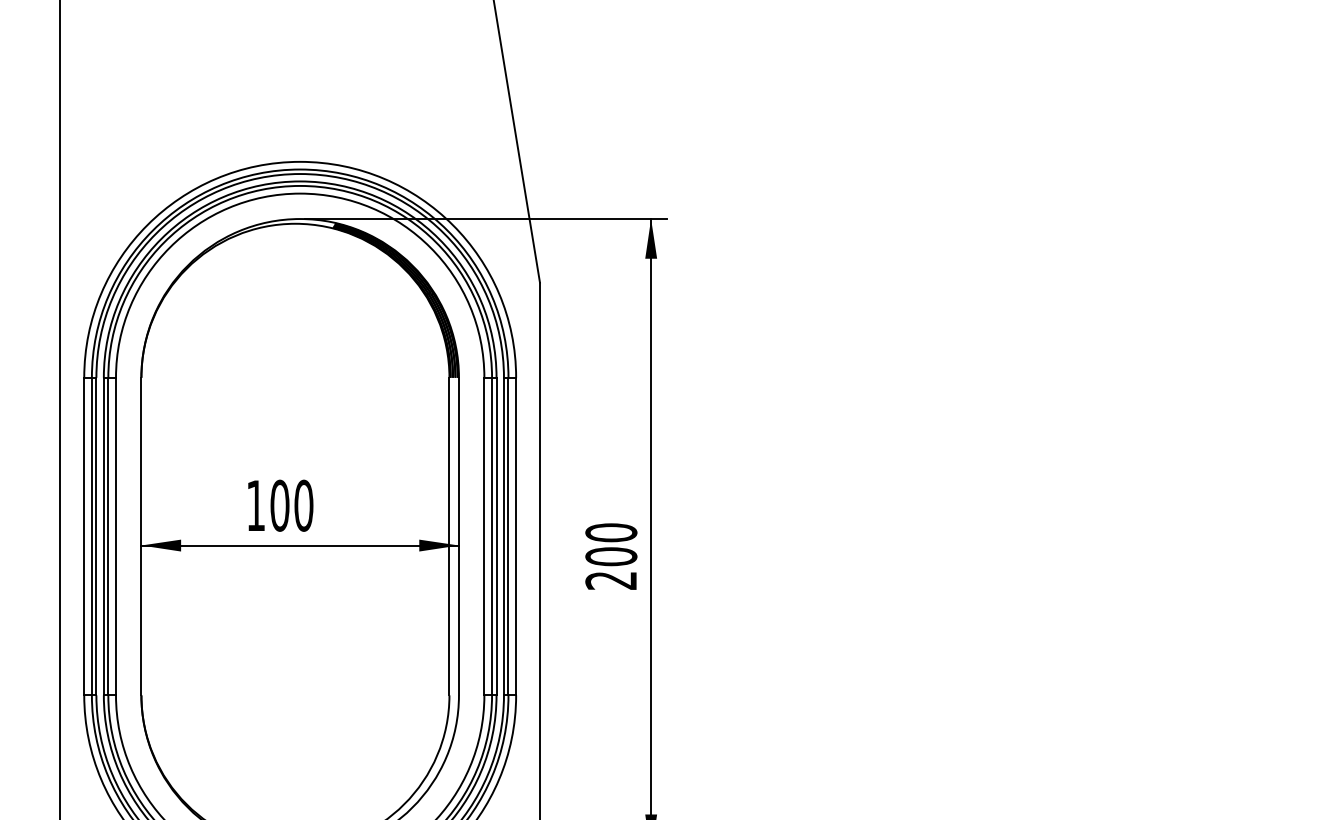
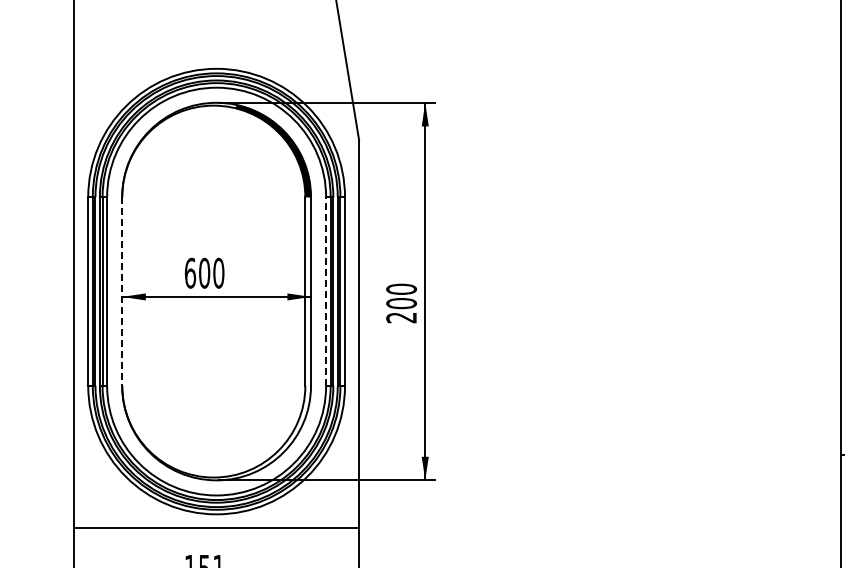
text: (256, 504) -> (190, 272), 100 -> 600
line: (485, 536) -> (326, 291), solid -> dashed
line: (141, 538) -> (122, 292), solid -> dashed

